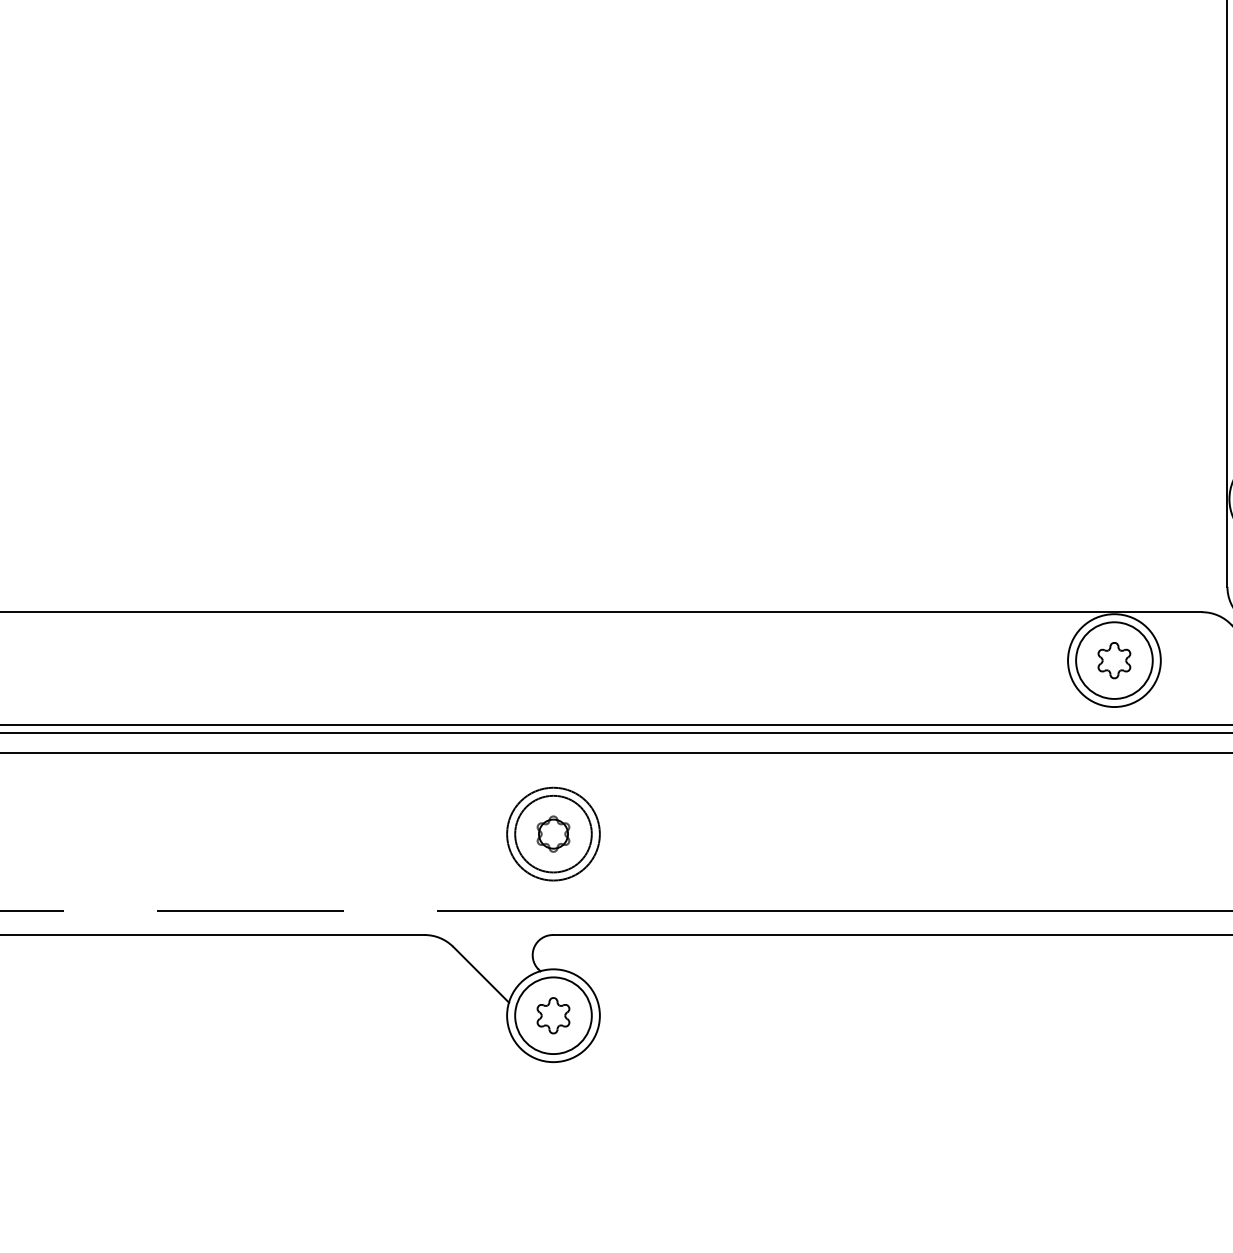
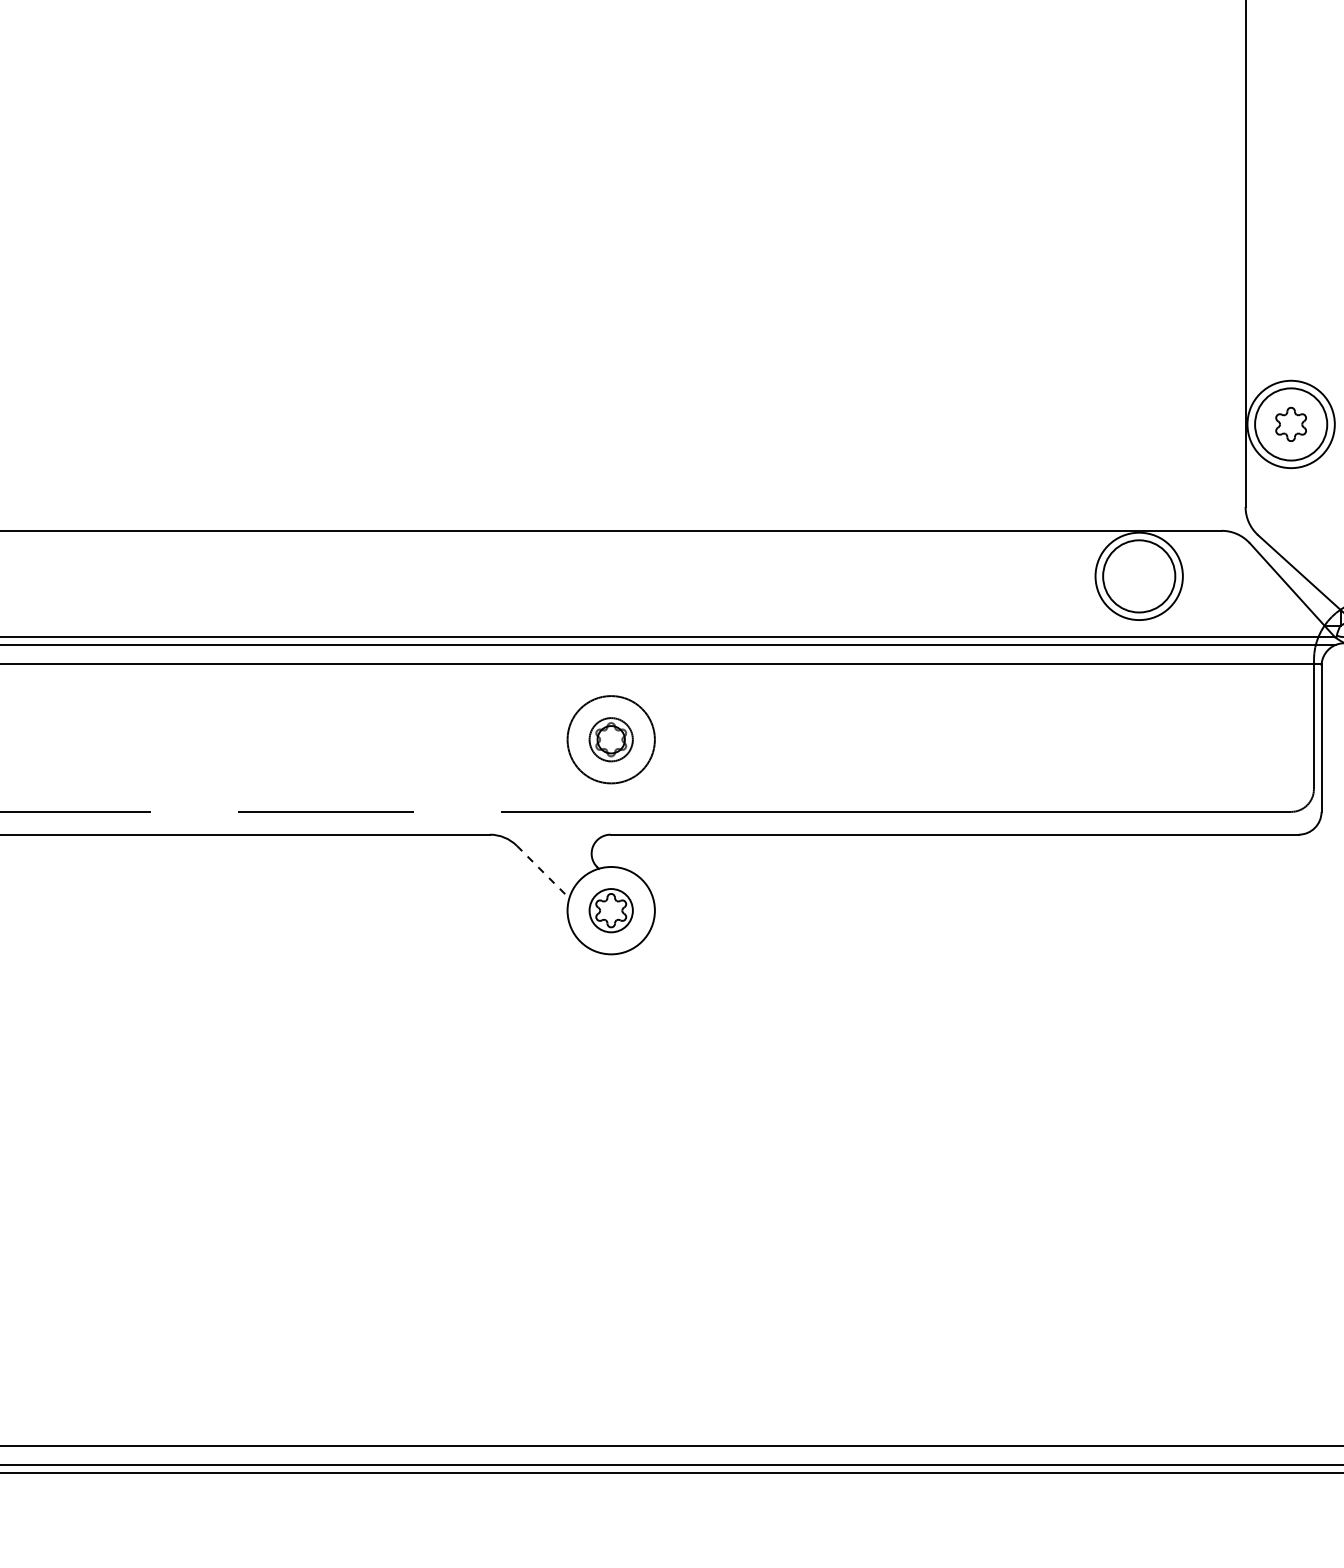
part: (1114, 659) -> (1139, 575), removed
circle: (553, 833) -> (611, 739), size x0.6
line: (481, 975) -> (543, 872), solid -> dashed
circle: (553, 1015) -> (611, 910), size x0.6

